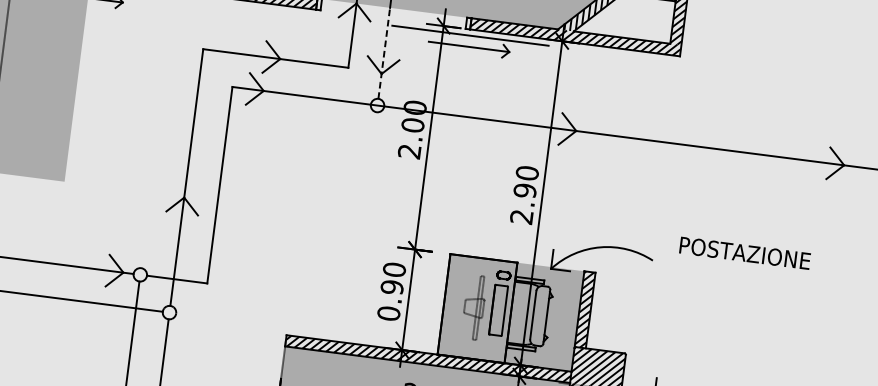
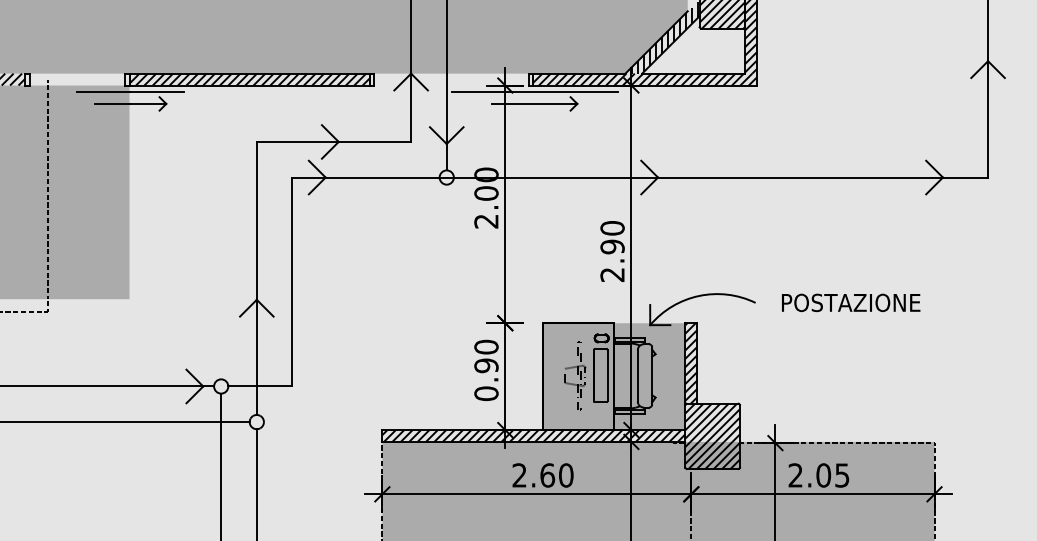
line: (384, 52) -> (446, 121), dashed -> solid
text: (744, 252) -> (850, 302), moved

